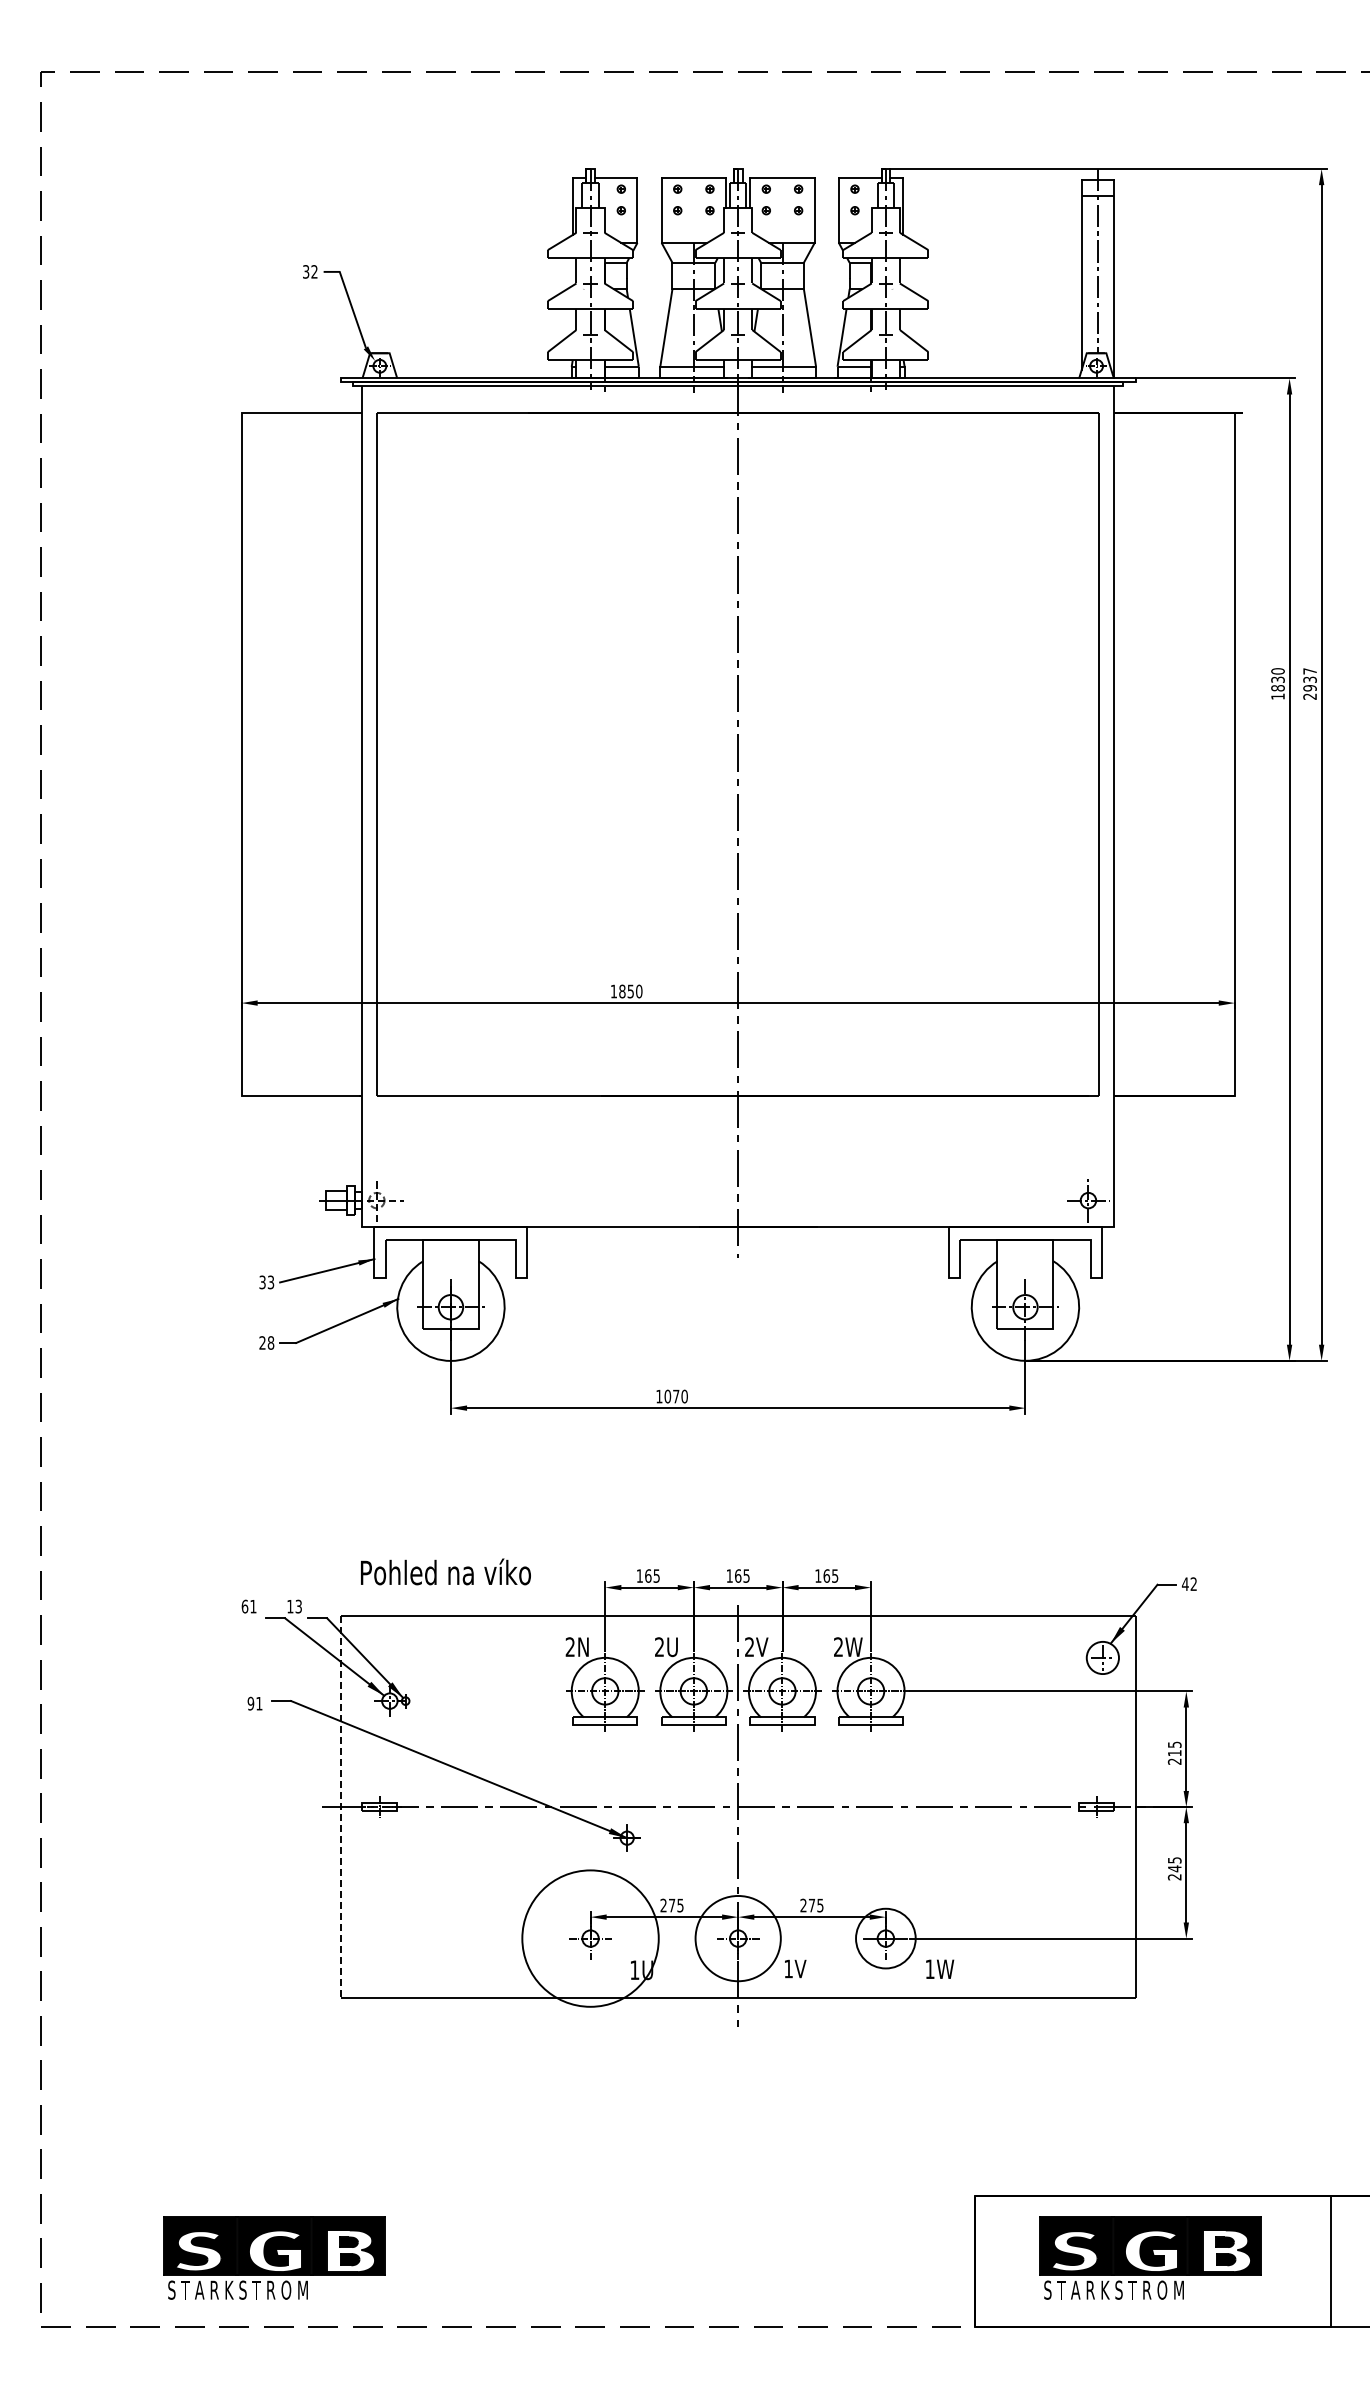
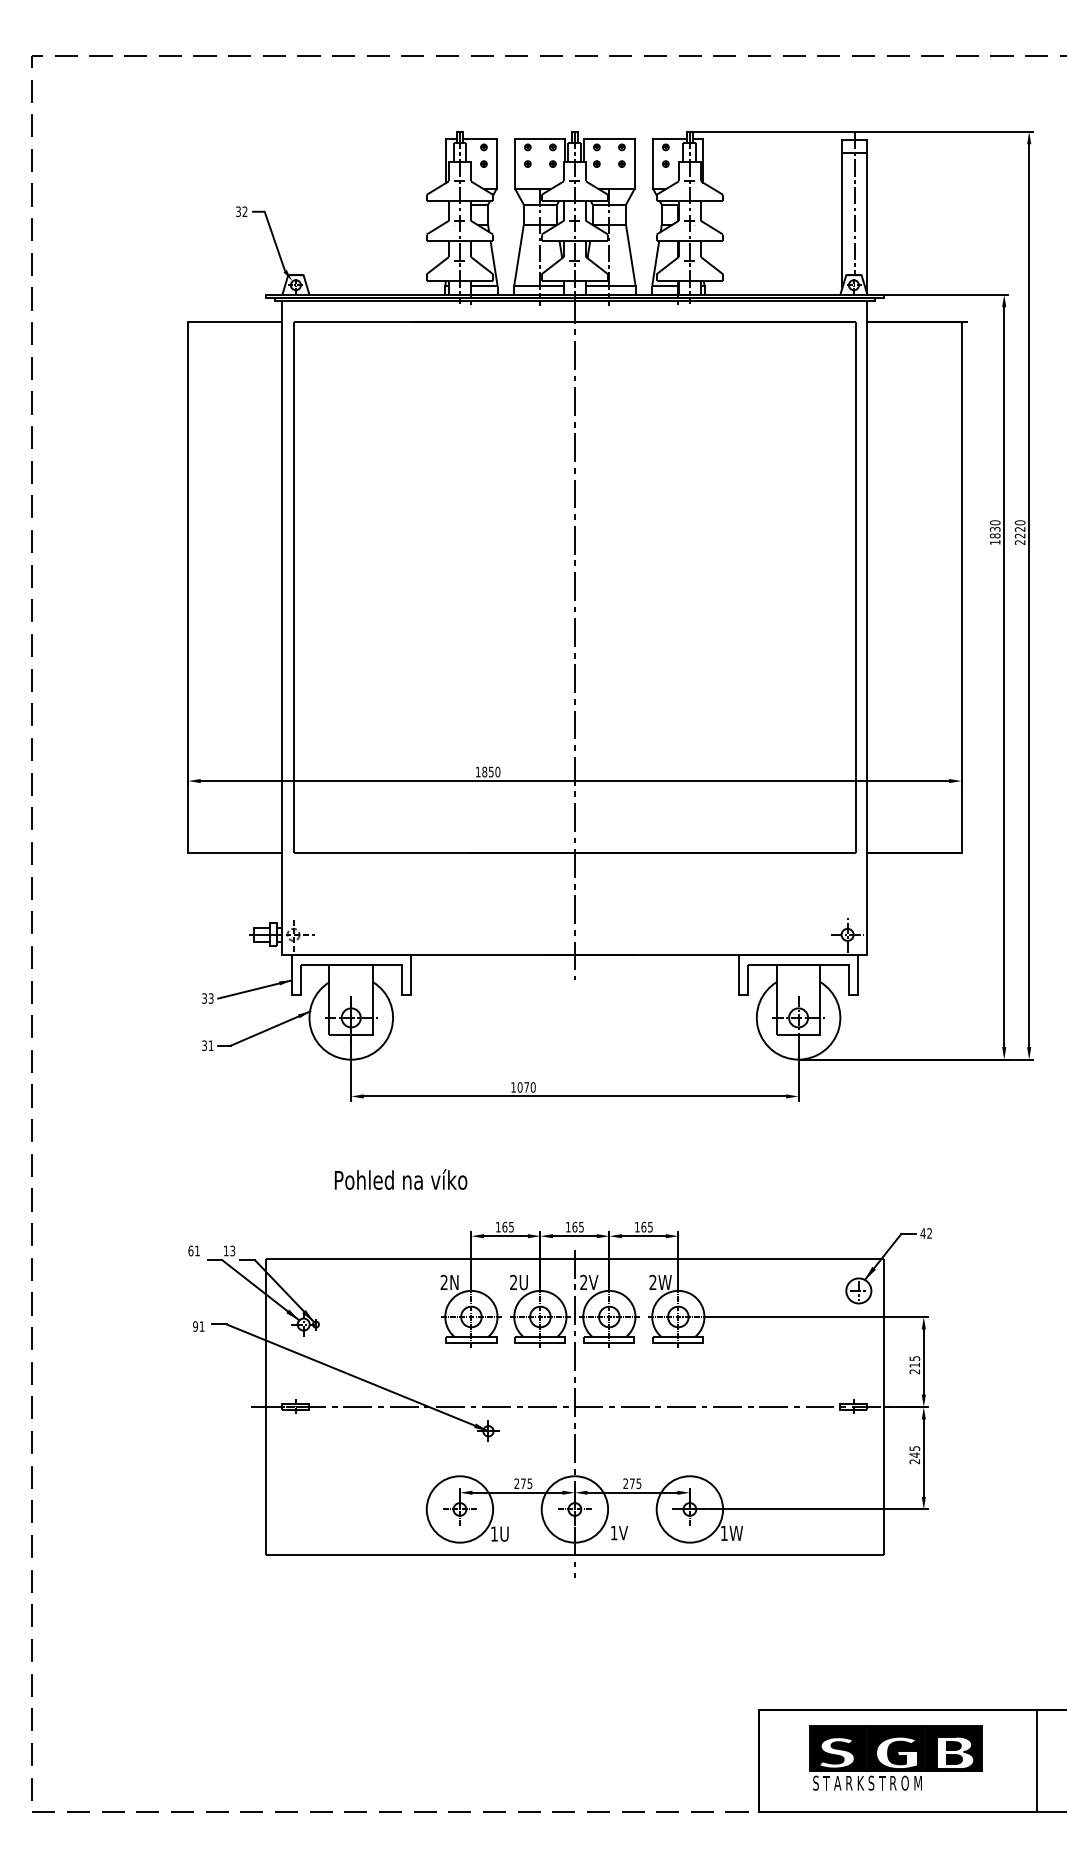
text: (1309, 679) -> (1019, 529), 2937 -> 2220
text: (266, 1342) -> (207, 1045), 28 -> 31
text: (445, 1571) -> (400, 1179), moved
line: (340, 1807) -> (265, 1407), dashed -> solid
circle: (590, 1938) -> (459, 1509), size x0.62
circle: (885, 1938) -> (689, 1509), size x1.43
part: (274, 2257) -> (213, 1757), removed

